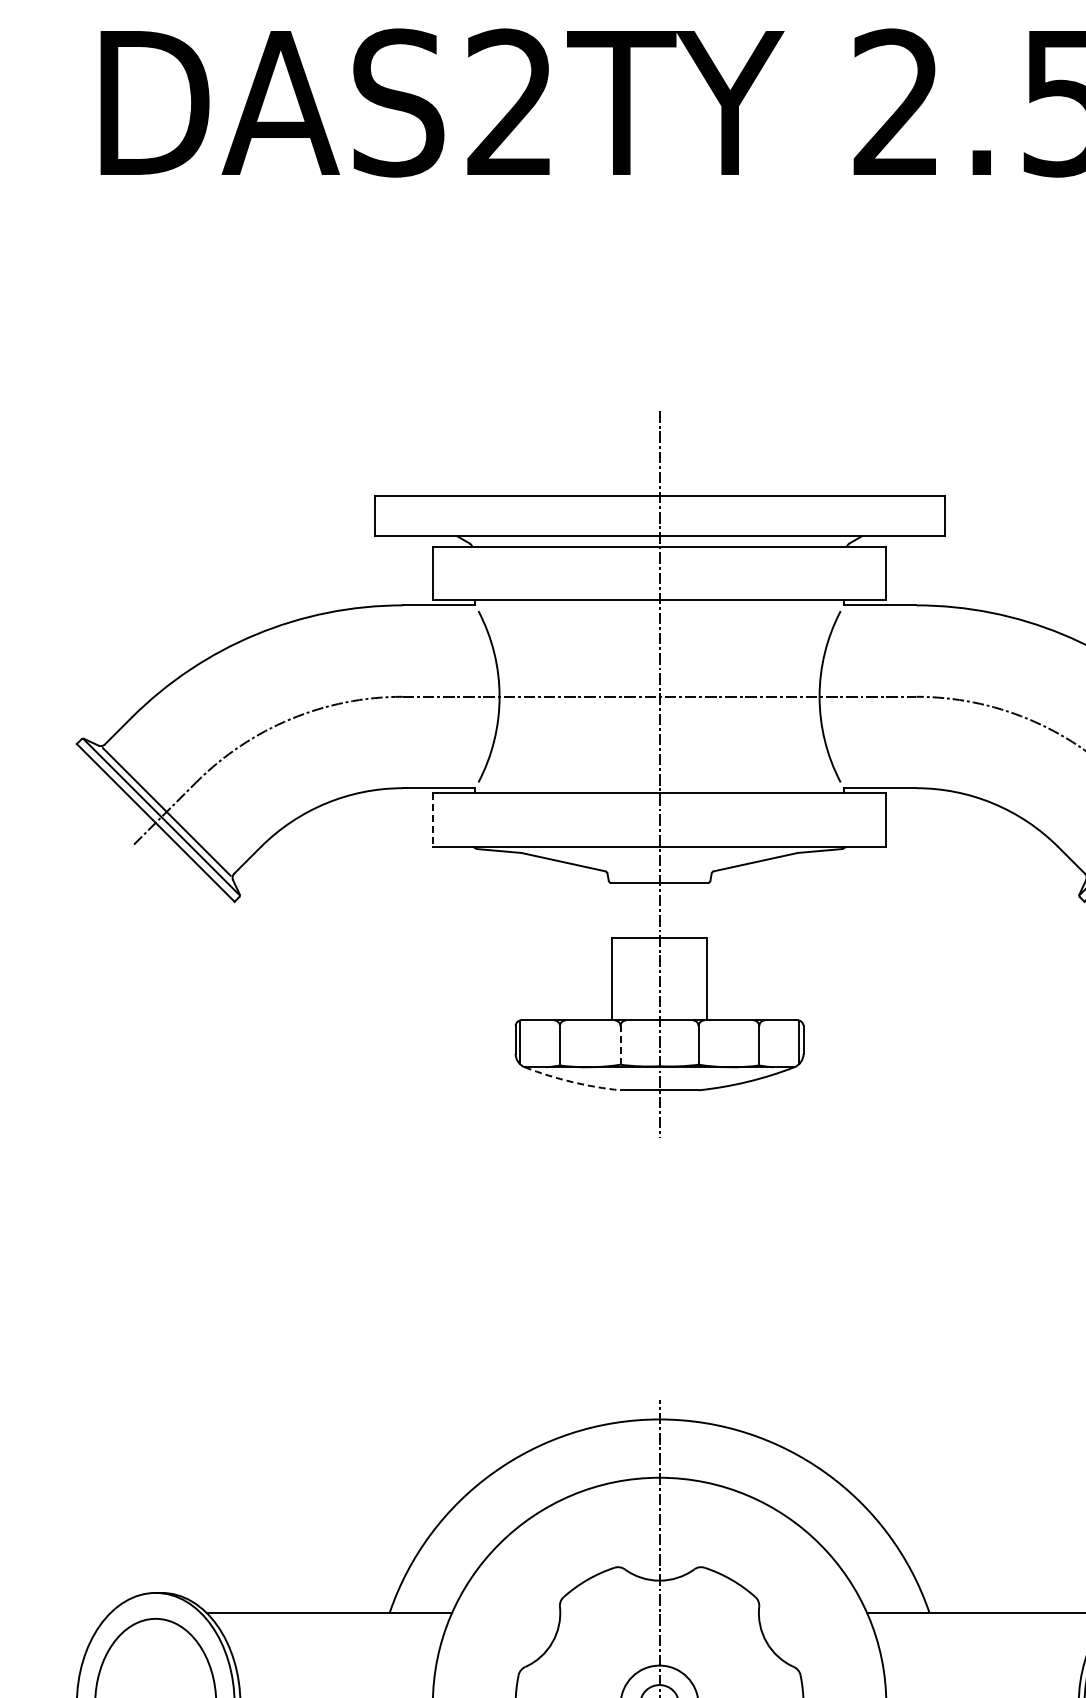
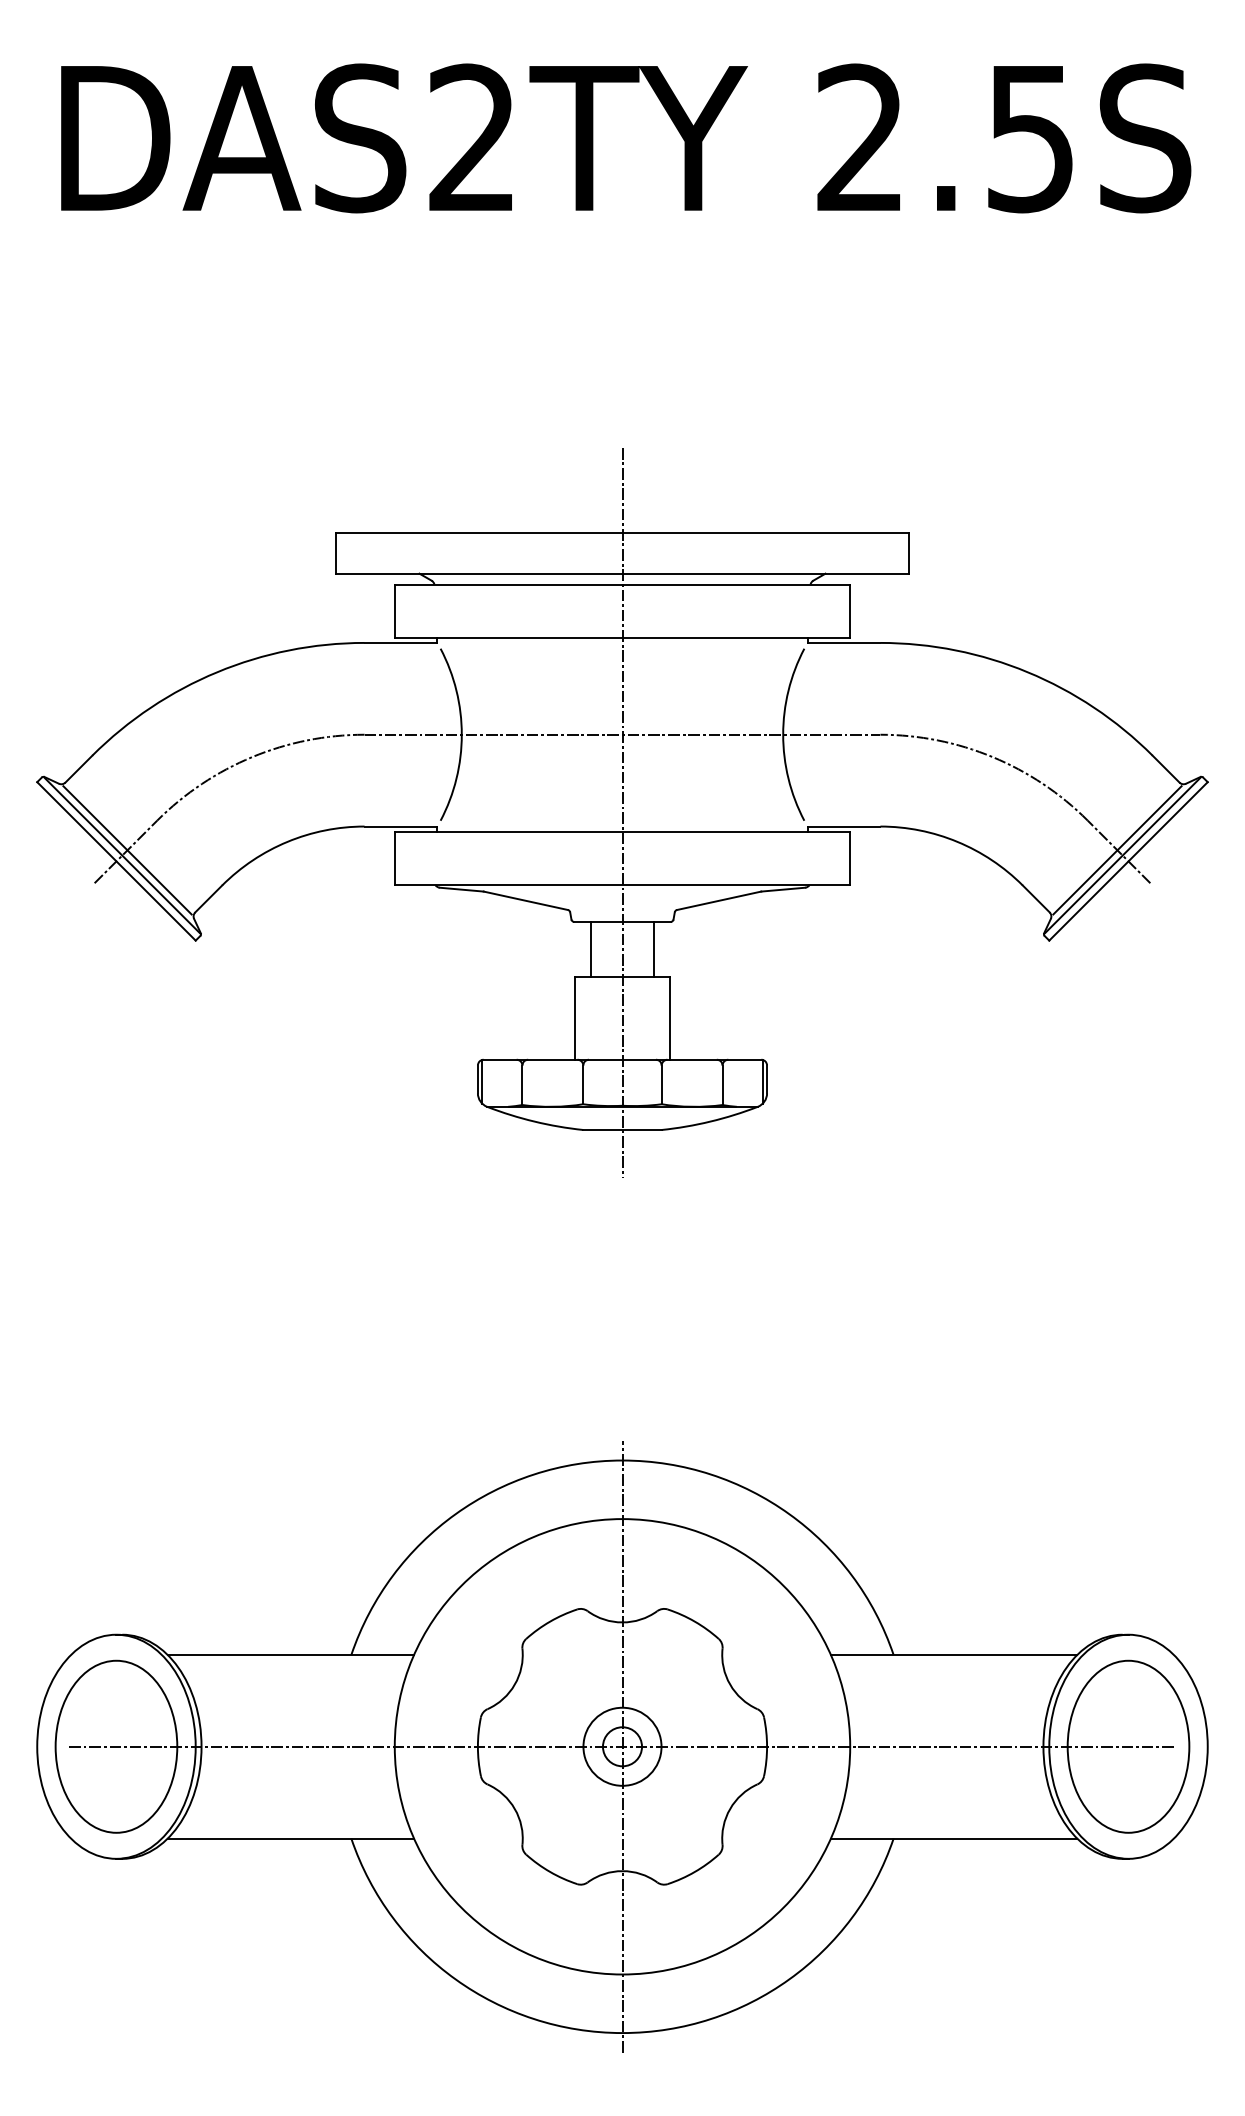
line: (432, 820) -> (394, 858), dashed -> solid
line: (627, 909) -> (590, 948), added
line: (691, 909) -> (654, 948), added
line: (620, 1045) -> (583, 1084), dashed -> solid
arc: (571, 1081) -> (534, 1121), dashed -> solid

